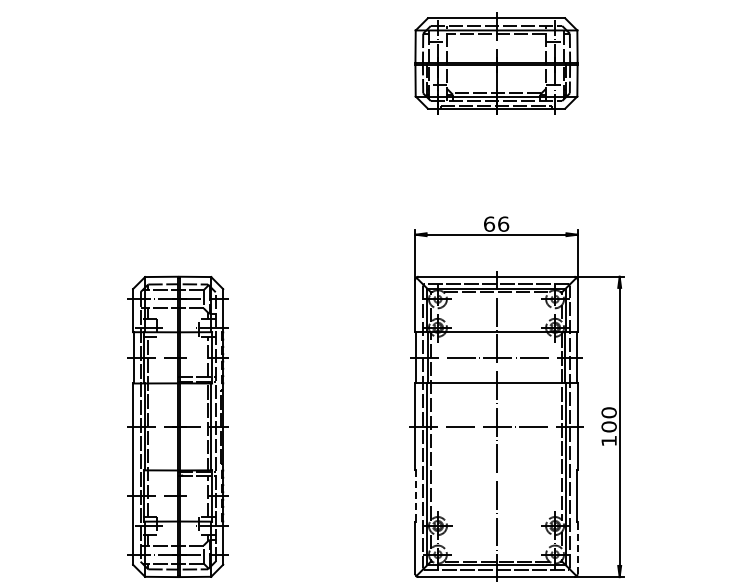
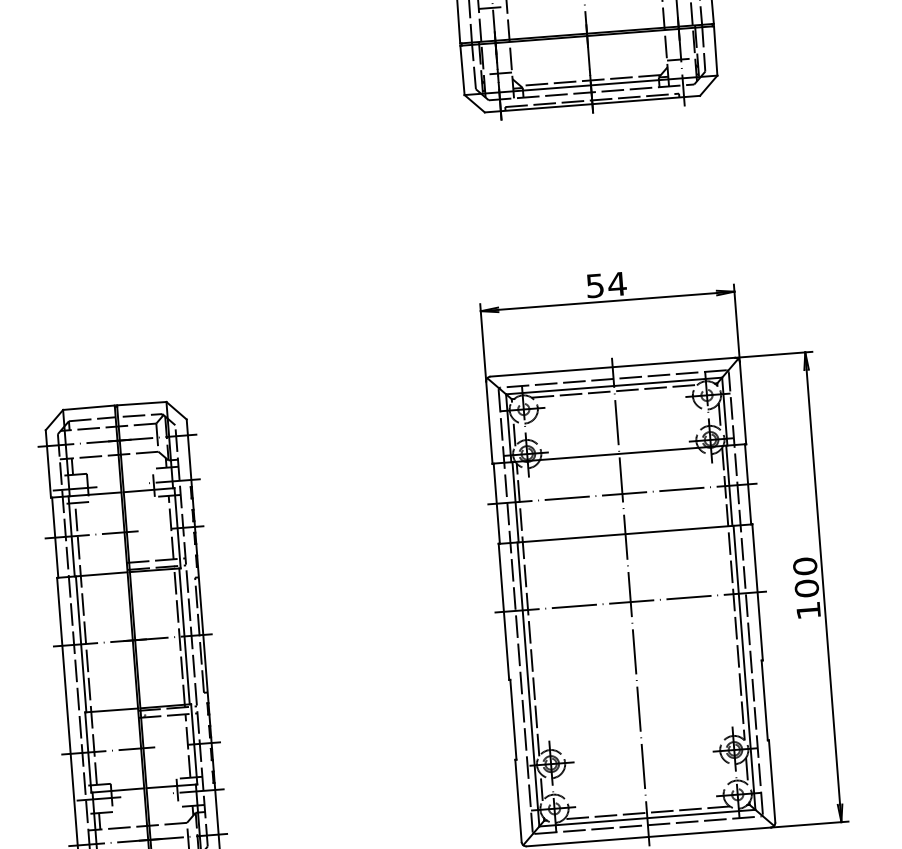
text: (496, 223) -> (606, 283), 66 -> 54
line: (416, 496) -> (513, 720), dashed -> solid
line: (577, 547) -> (771, 780), dashed -> solid

